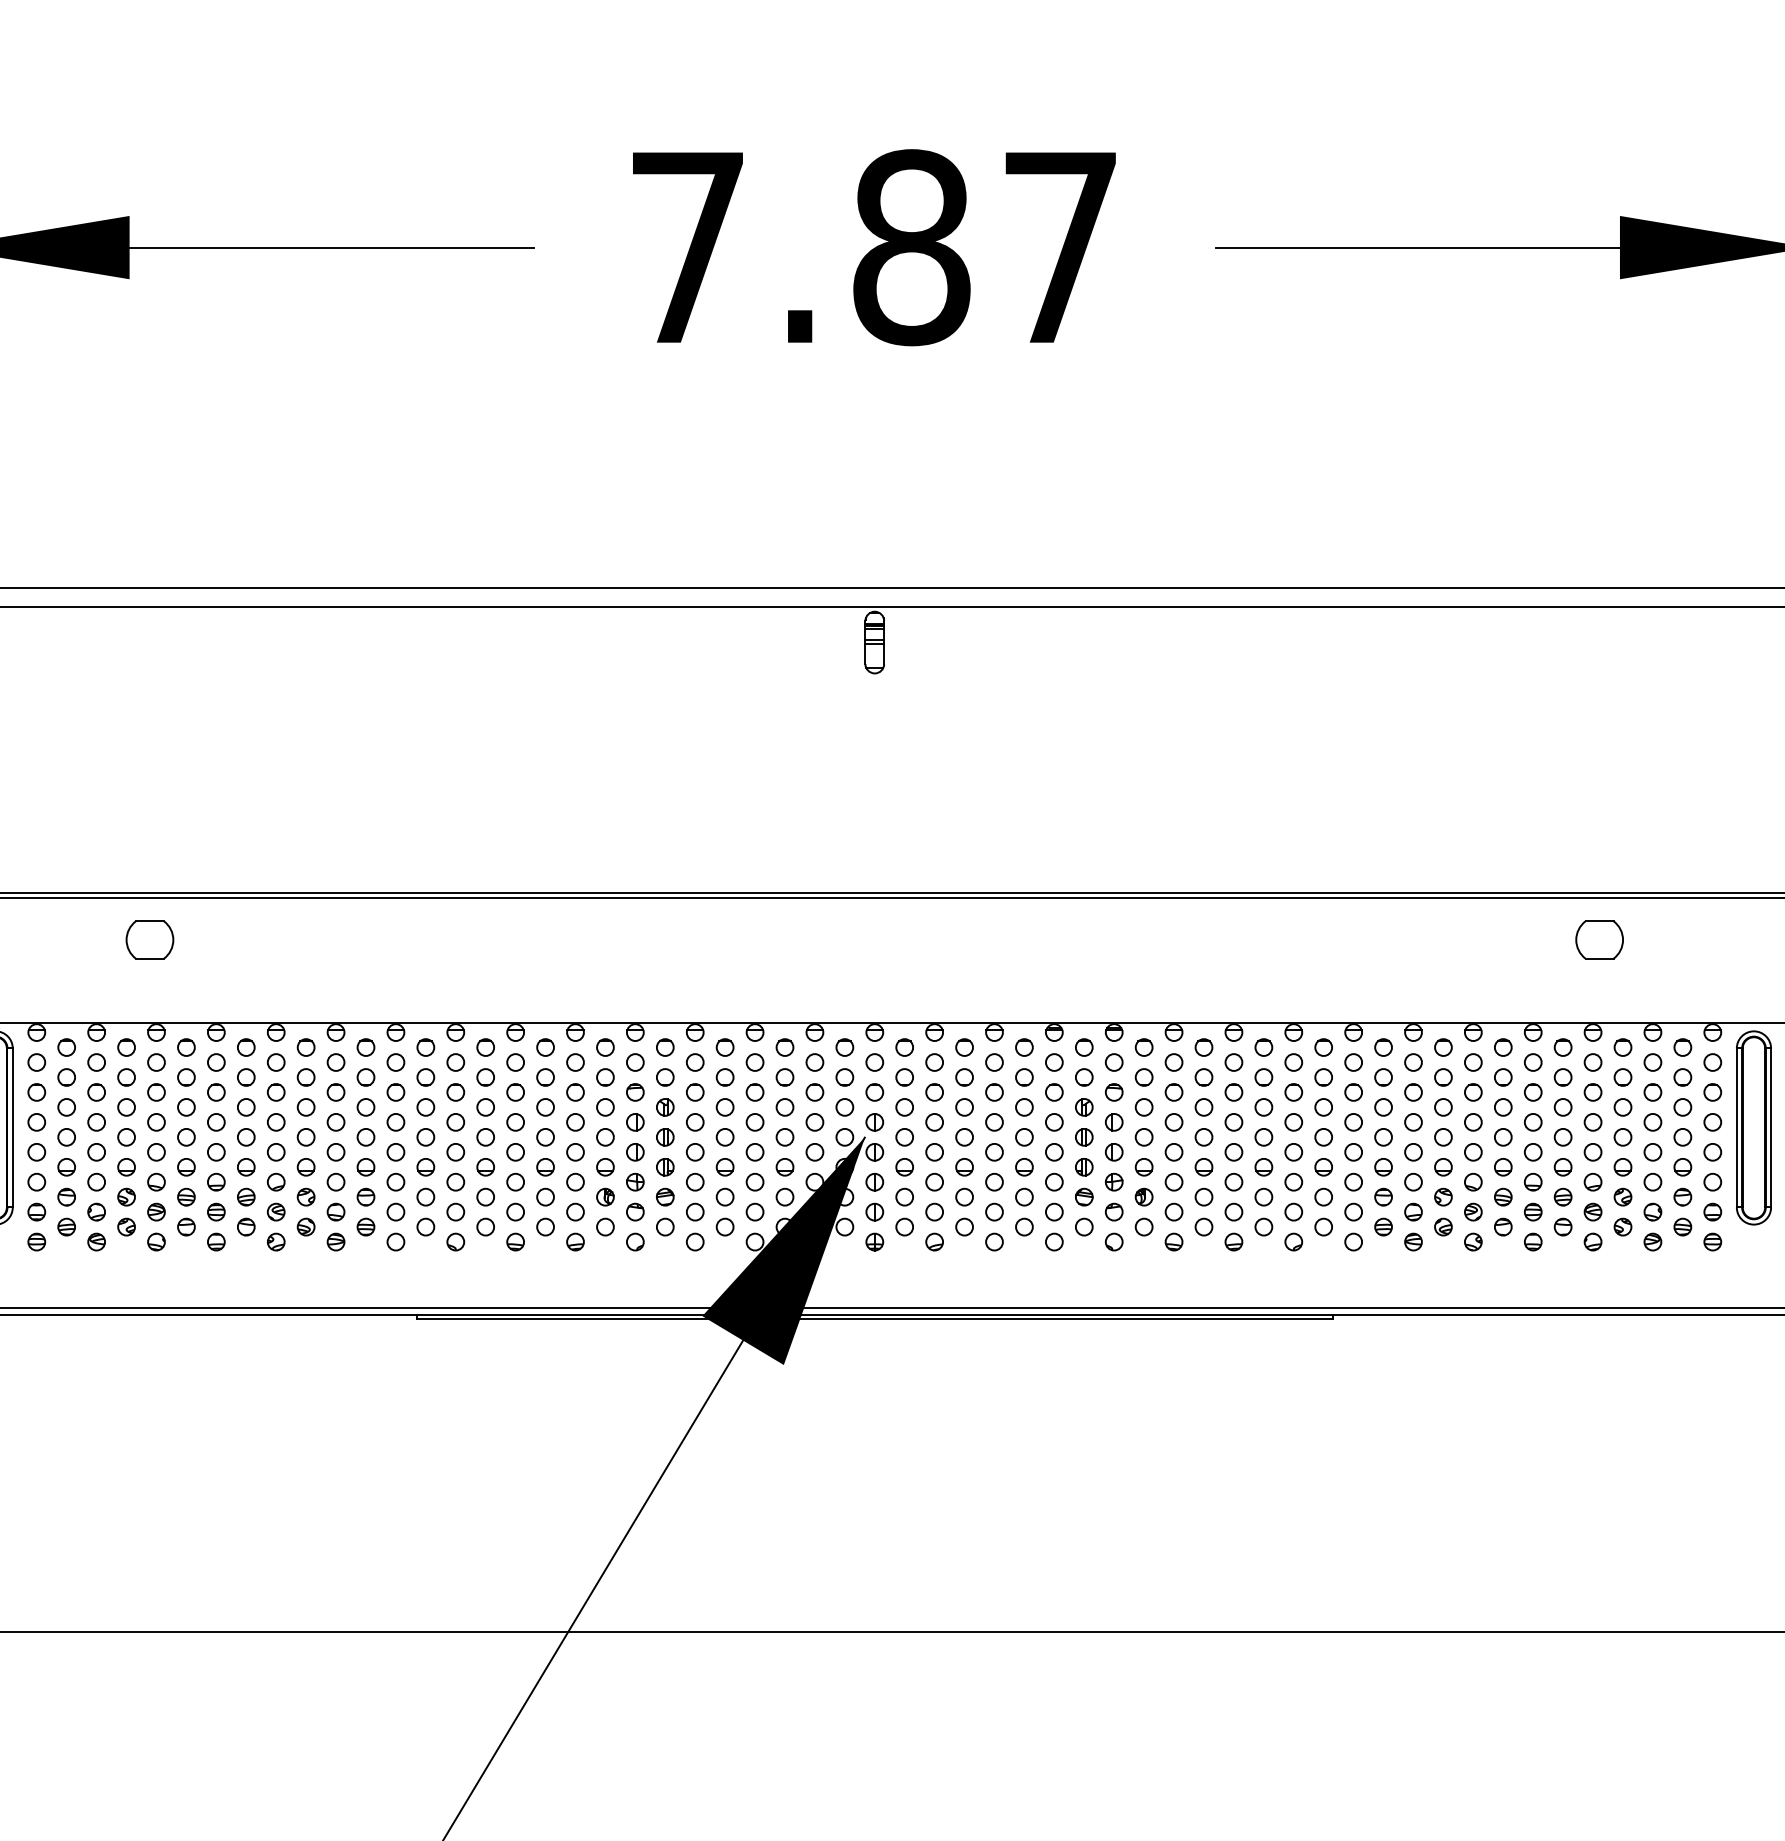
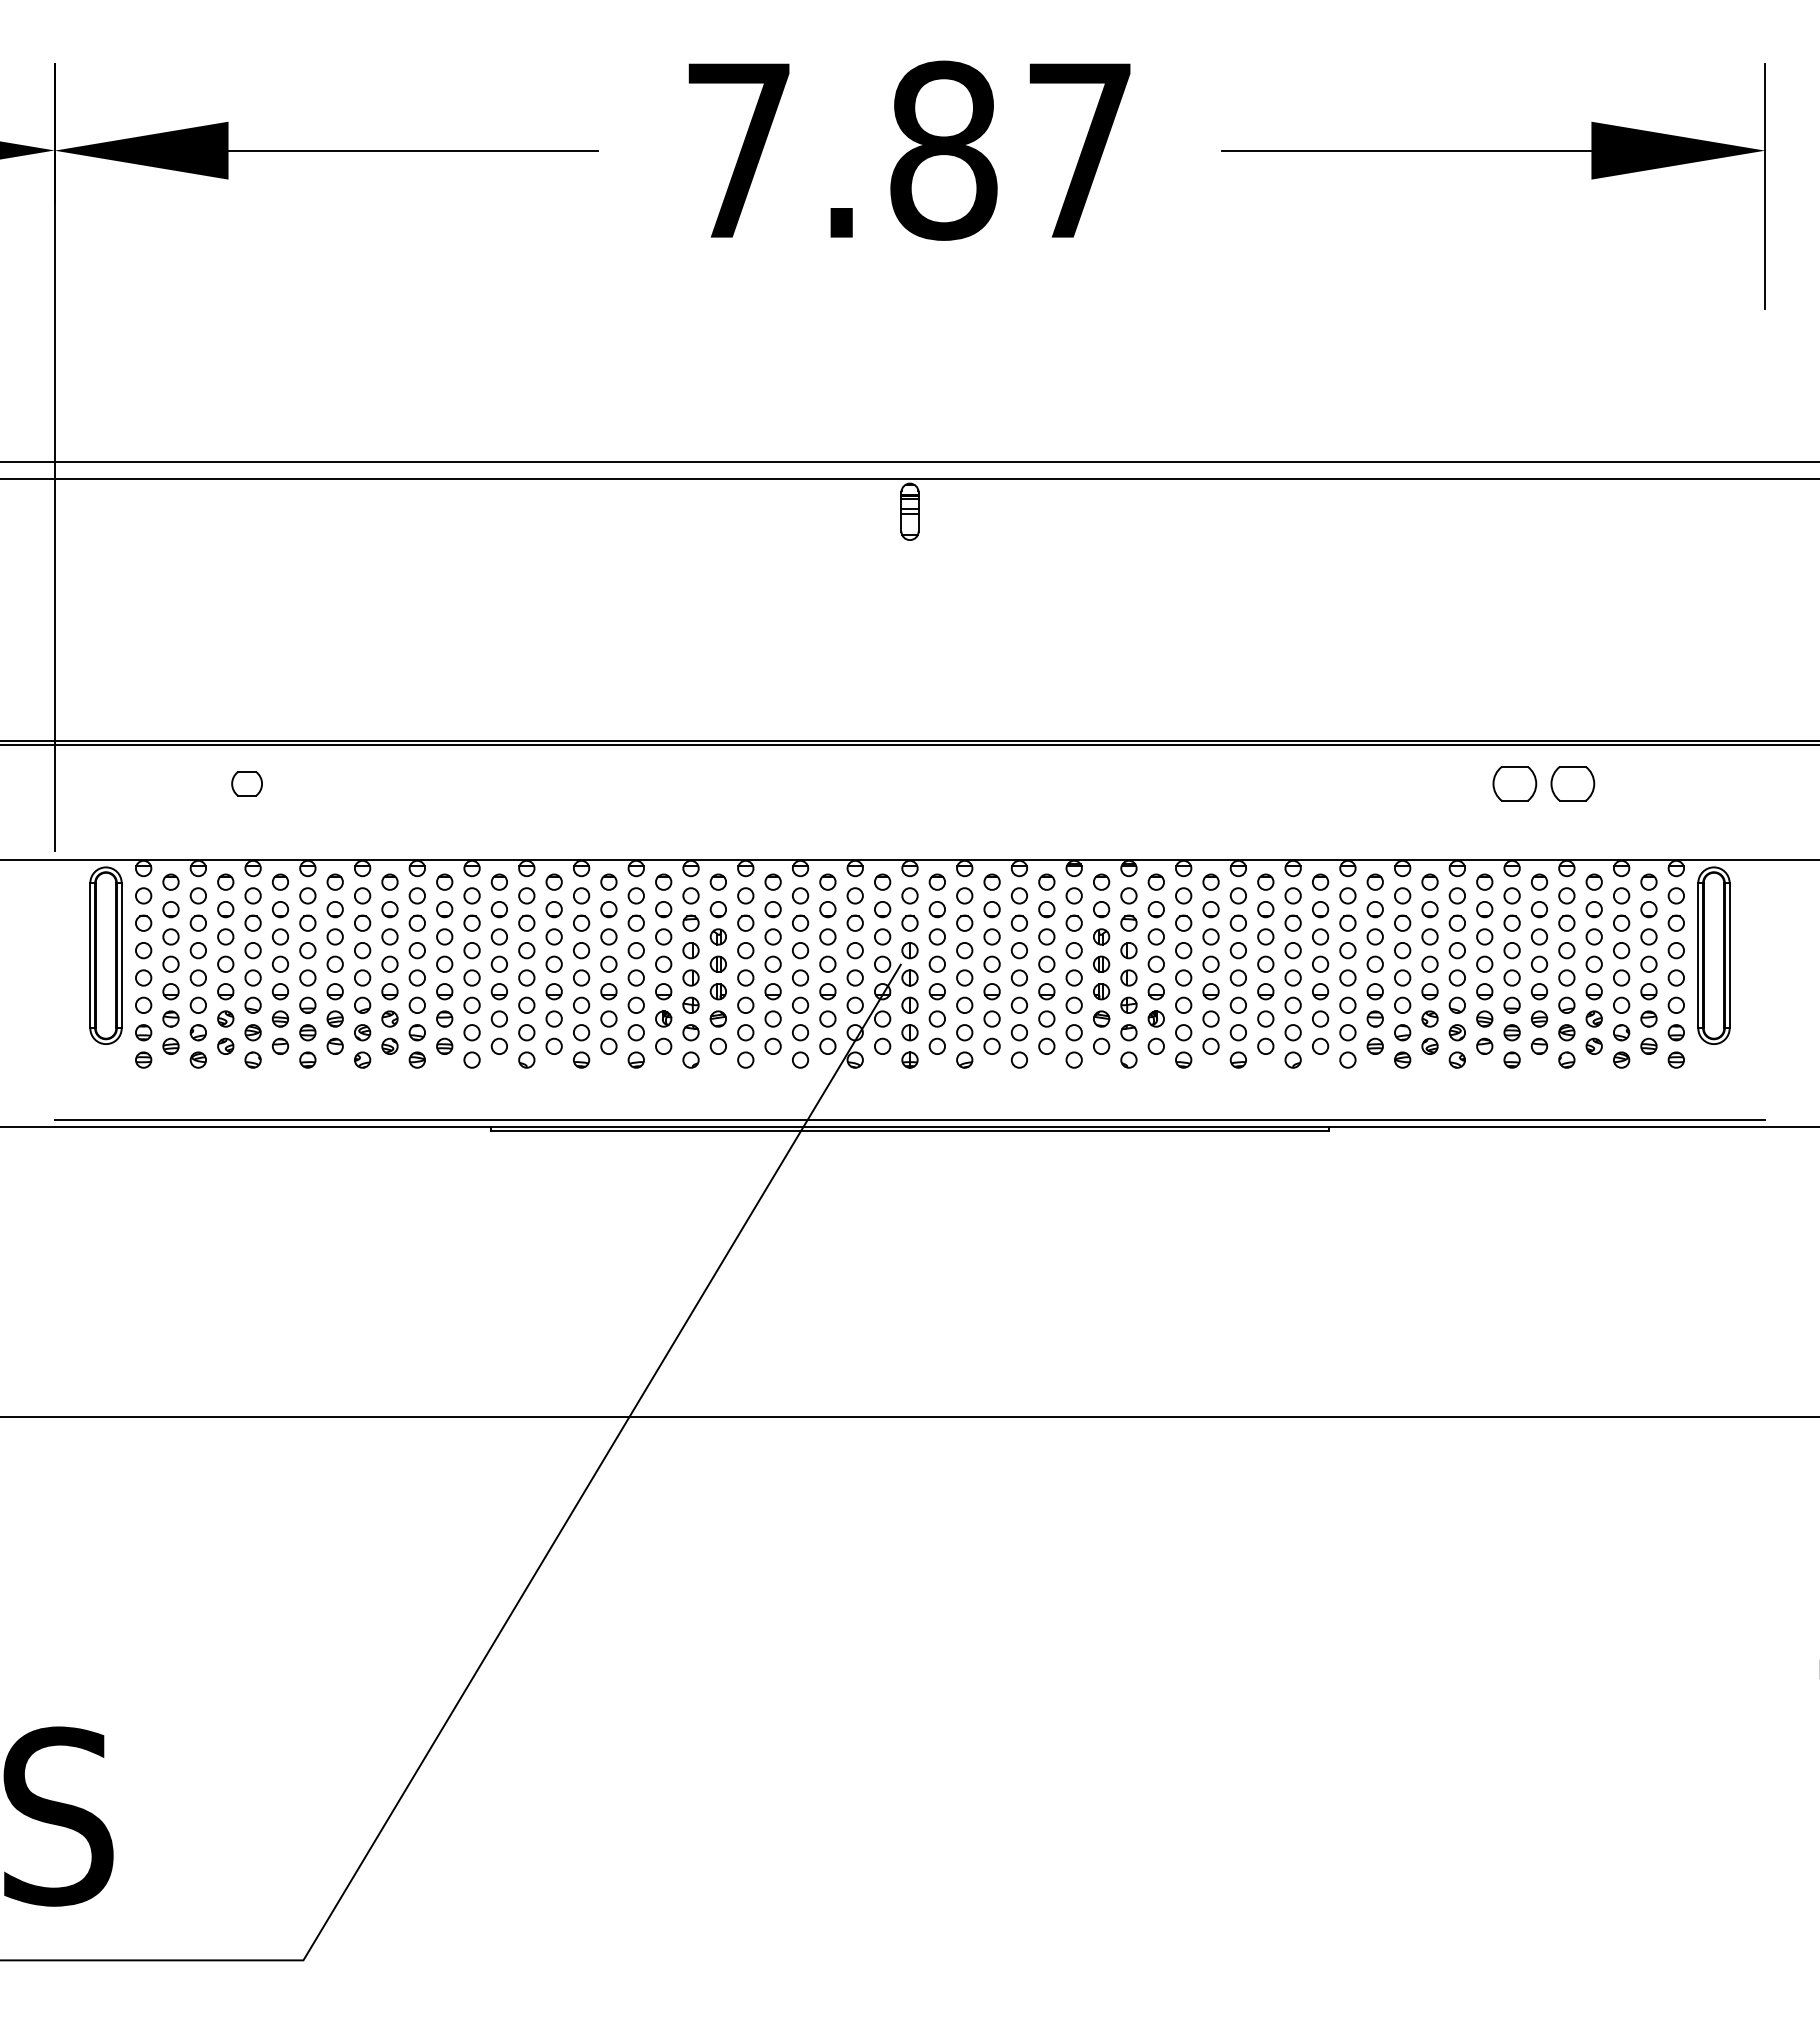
part: (149, 939) -> (246, 783), size x0.7
part: (1535, 939) -> (1514, 783), added
fill: (783, 1250) -> (826, 1067), removed

